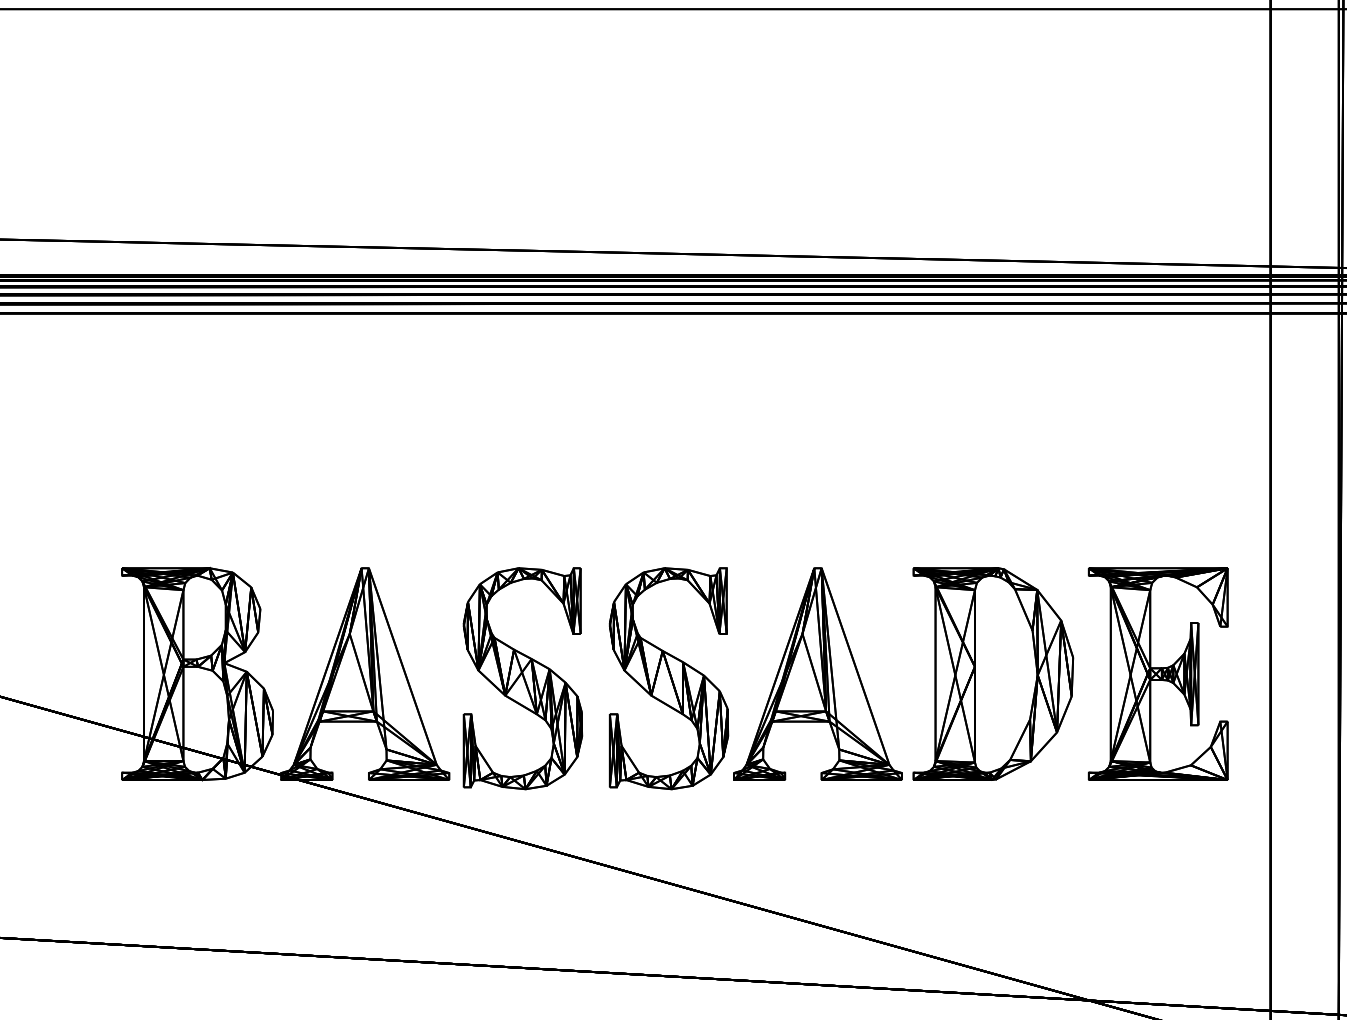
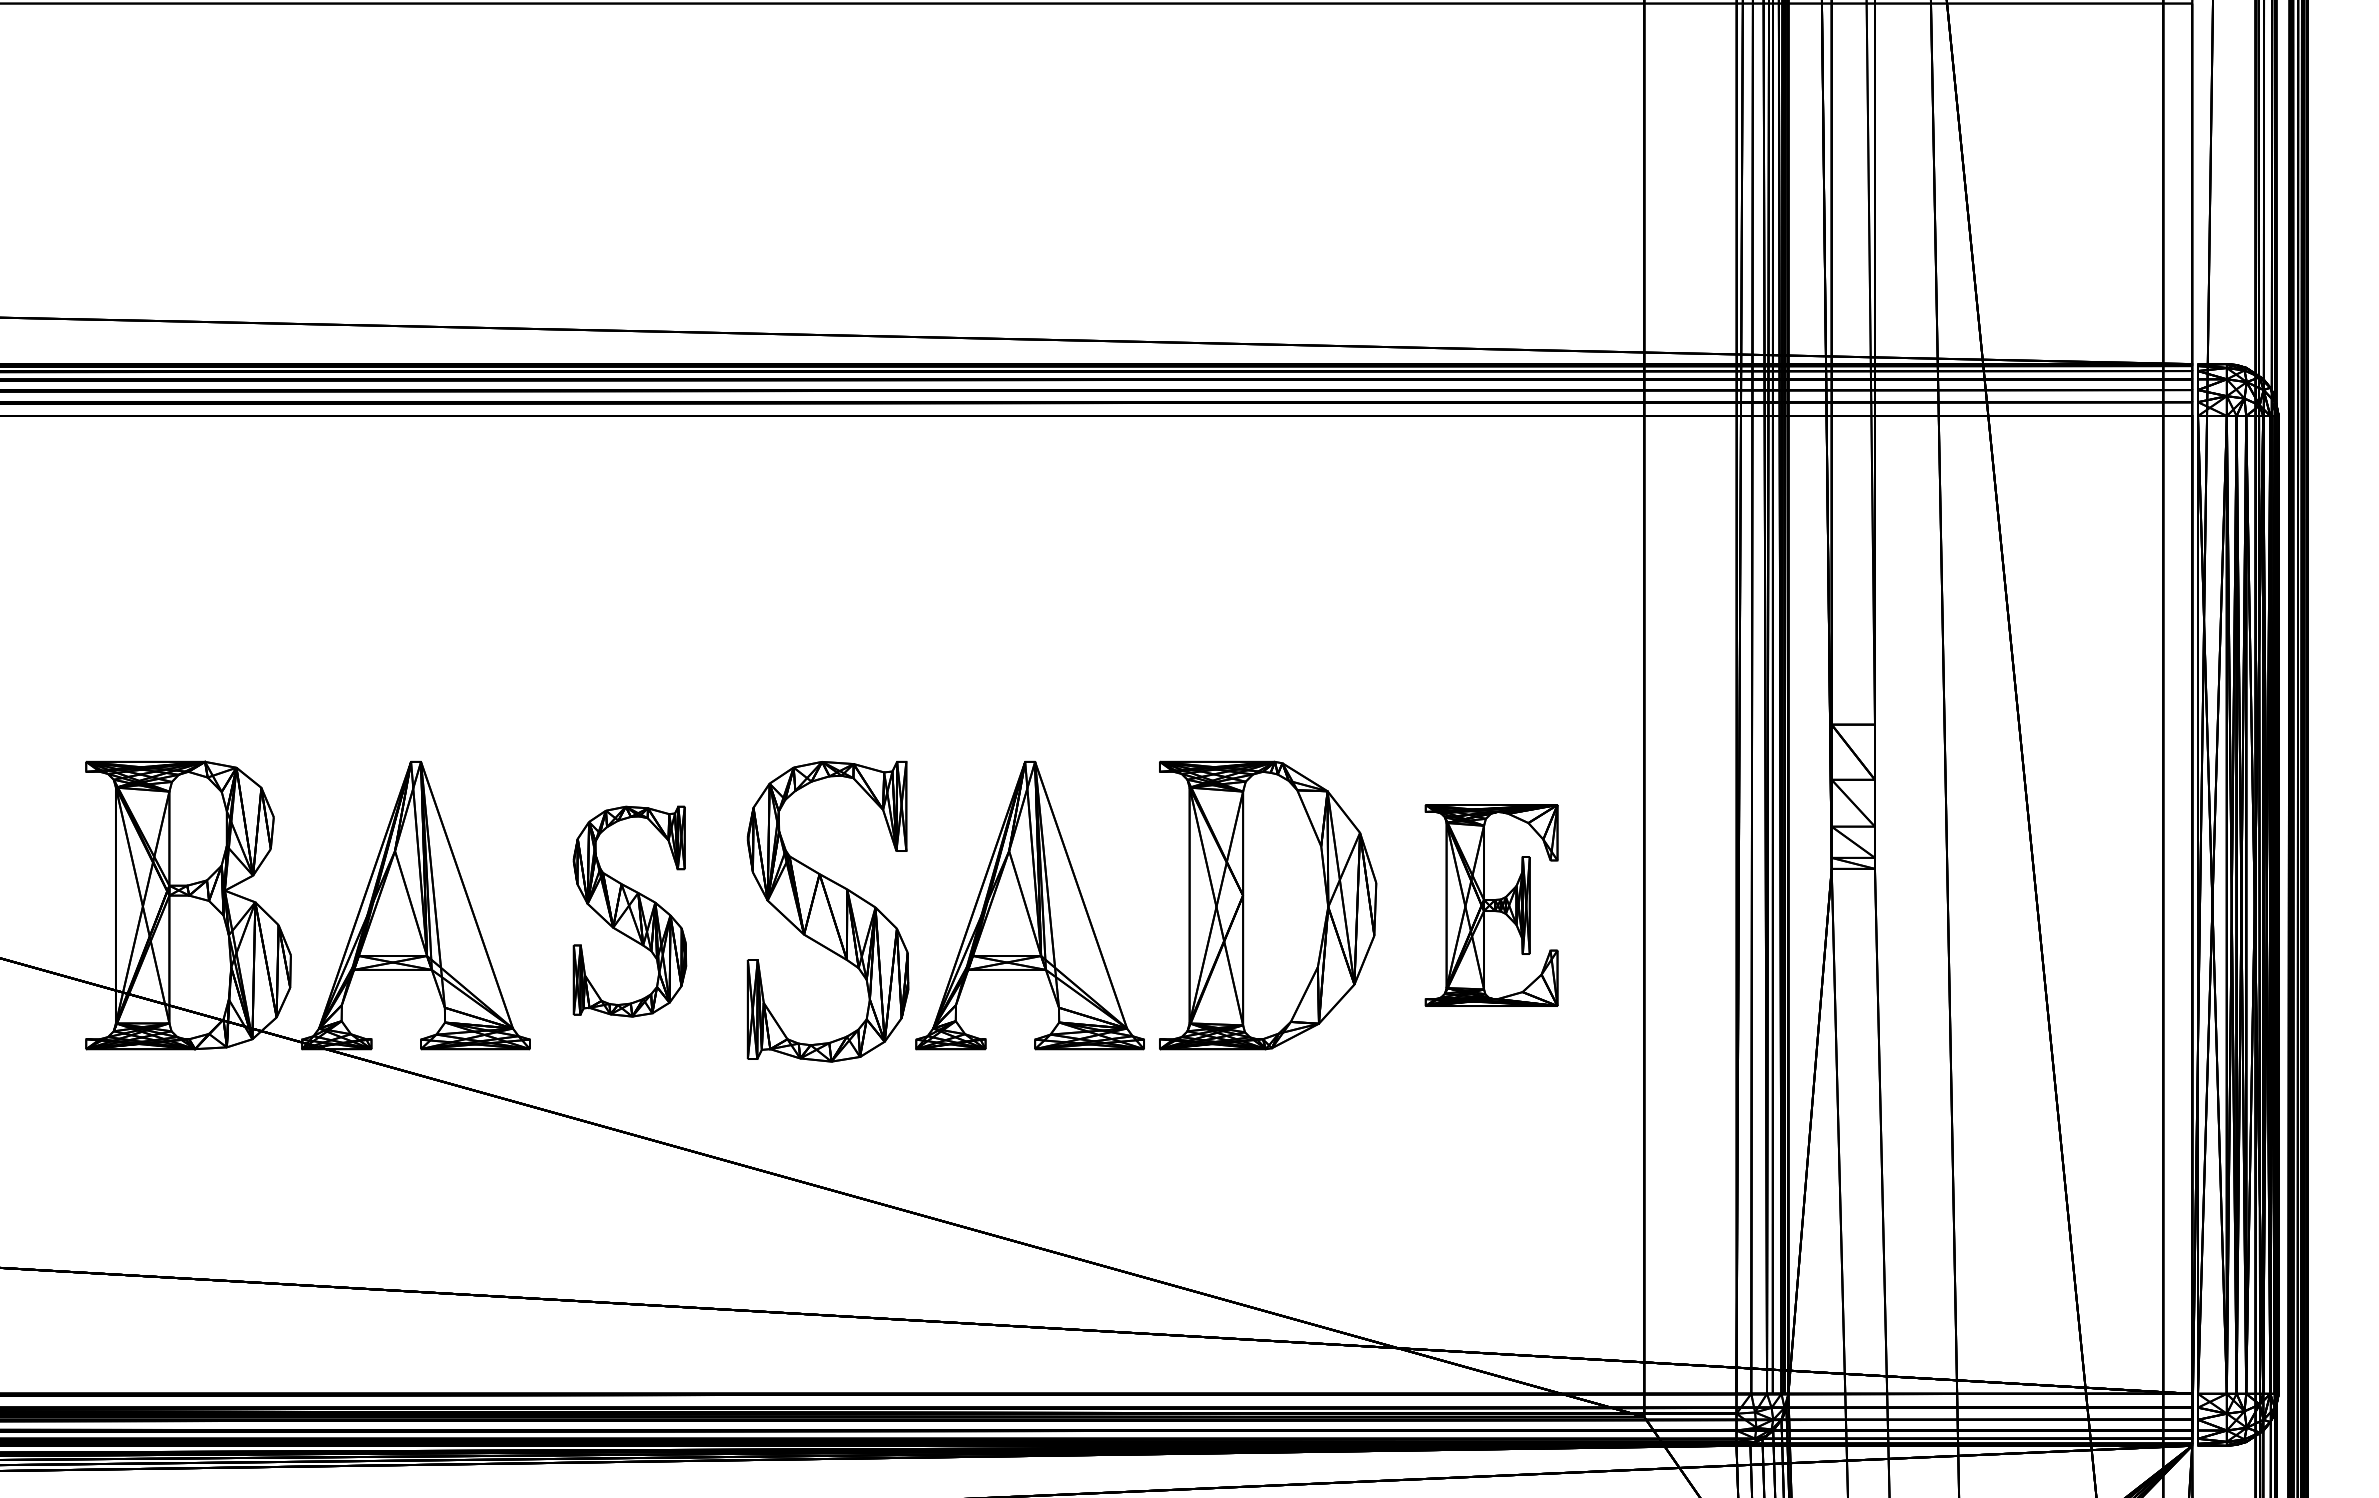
part: (1158, 674) -> (1491, 905), size x0.7
part: (522, 678) -> (629, 911), size x0.7

